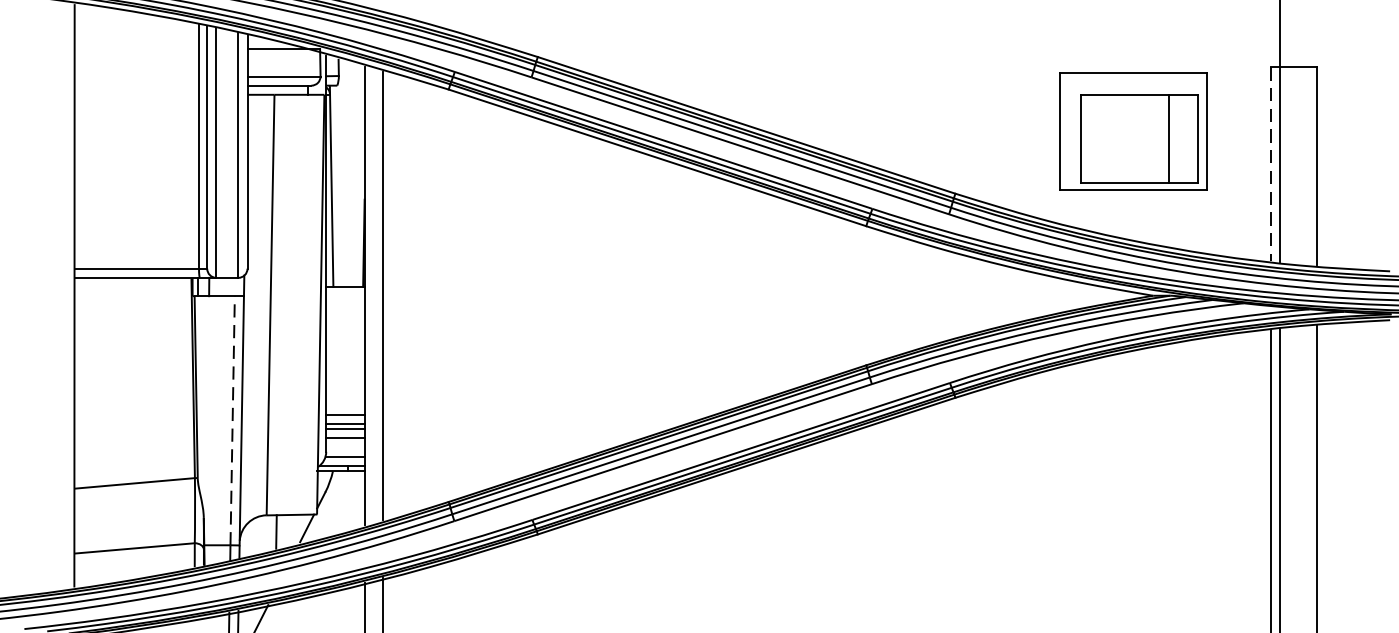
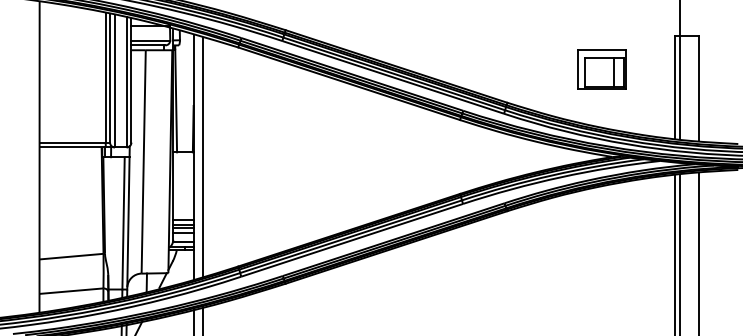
part: (1132, 131) -> (601, 69), size x0.62
line: (1270, 164) -> (674, 87), dashed -> solid
line: (232, 419) -> (123, 222), dashed -> solid

